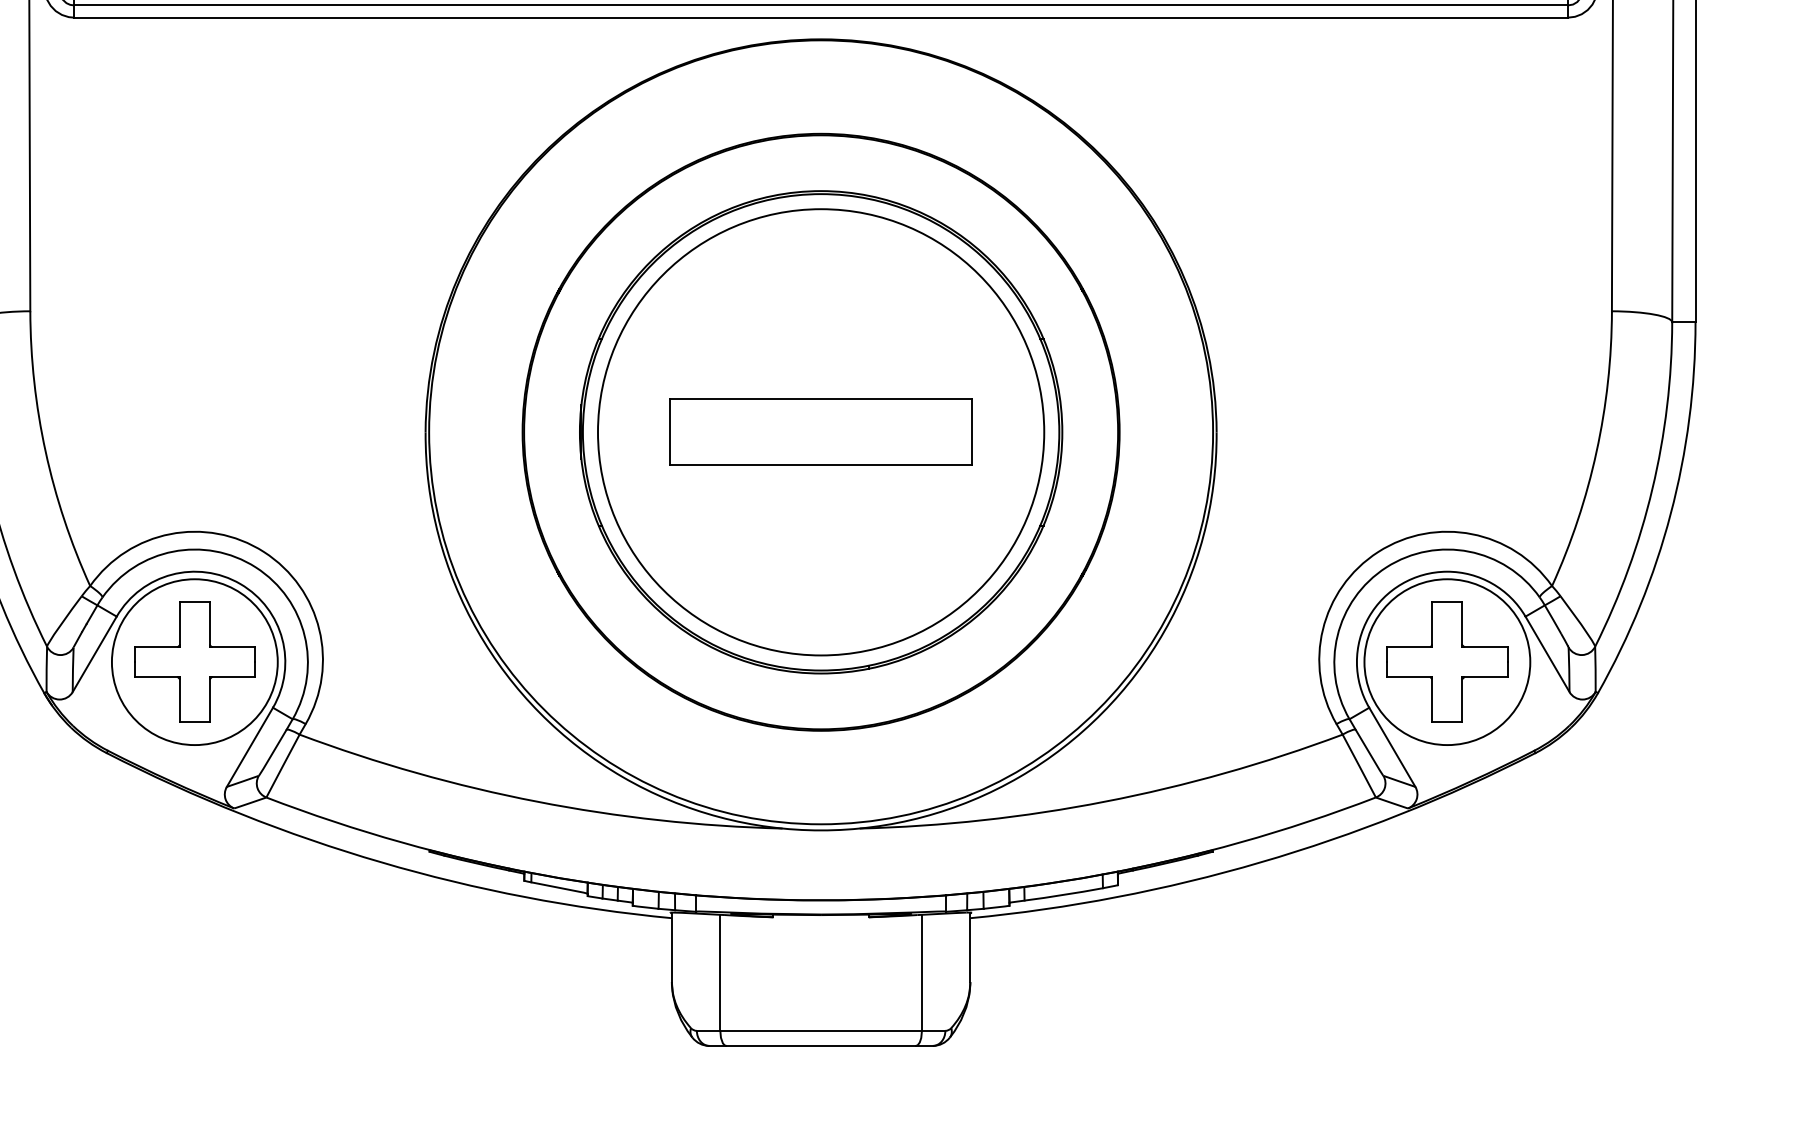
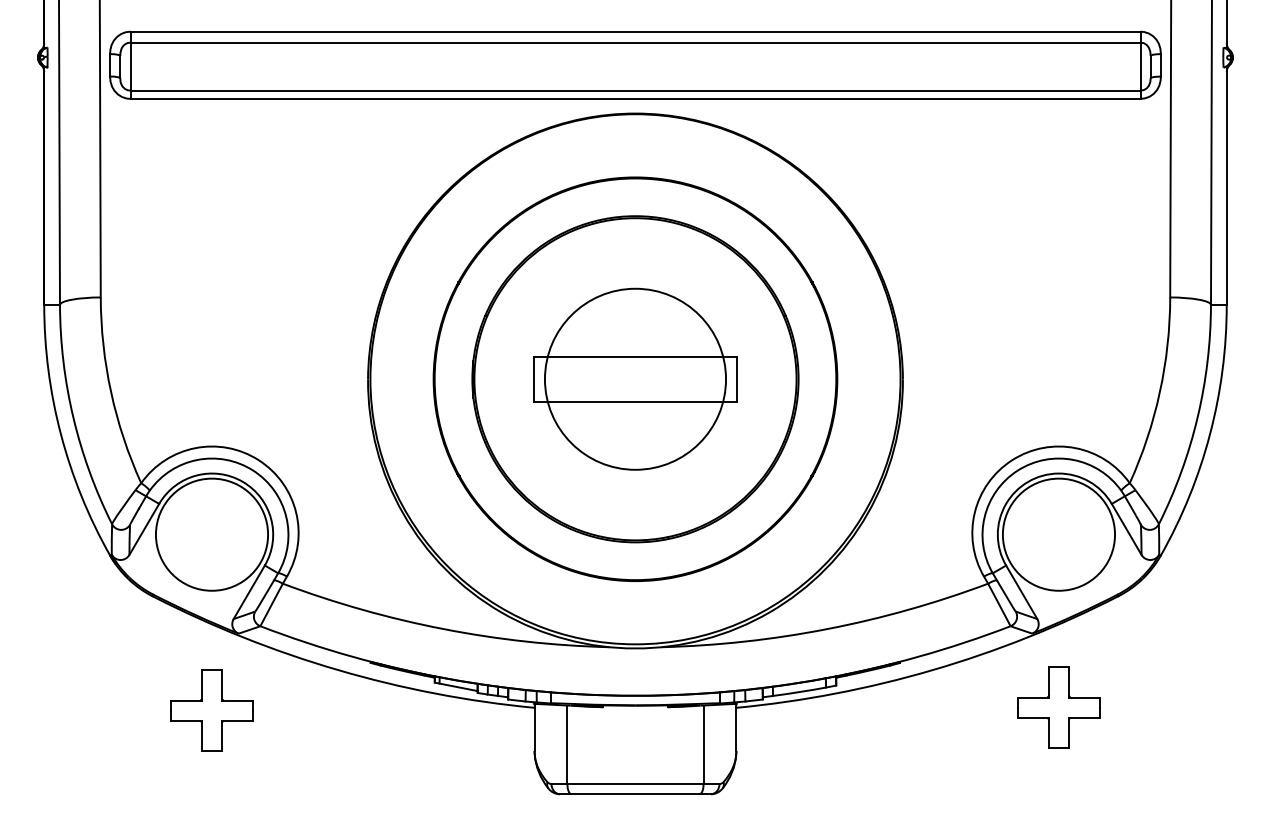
circle: (821, 432) -> (635, 379), size x0.6
part: (194, 661) -> (211, 710), moved
part: (1446, 661) -> (1058, 707), moved

